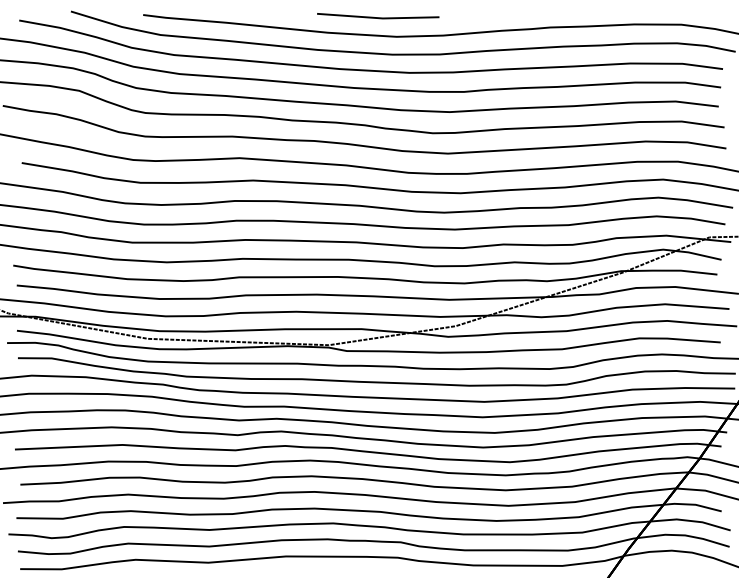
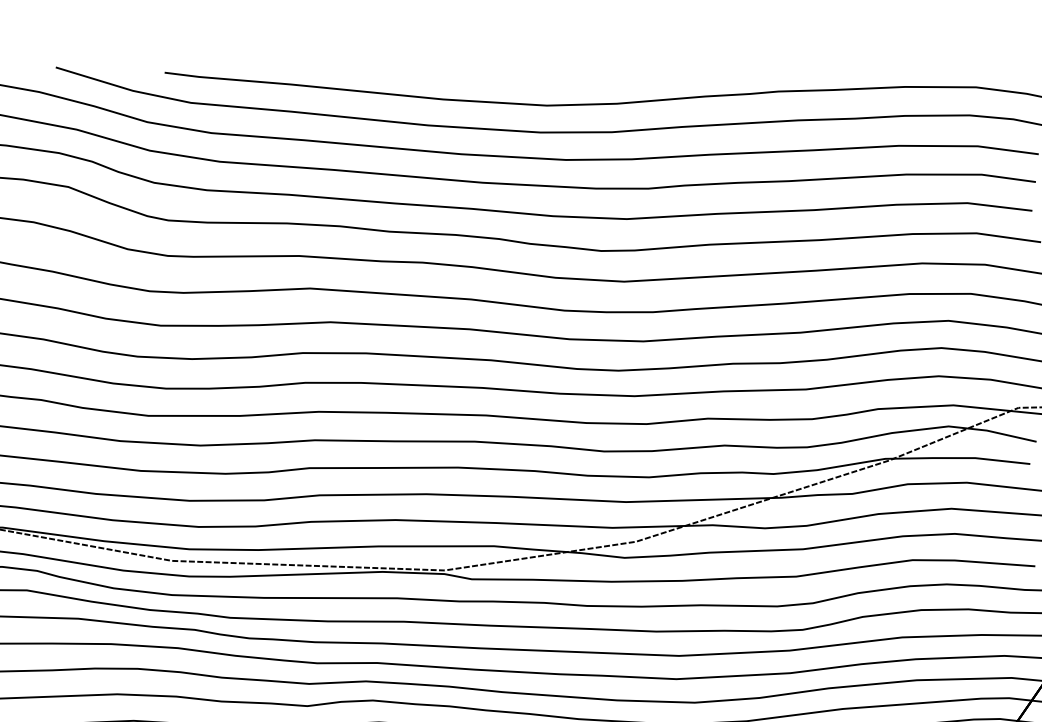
line: (378, 17) -> (519, 76), removed

